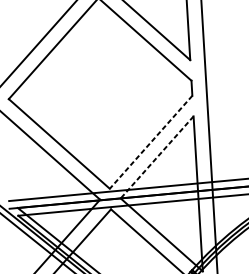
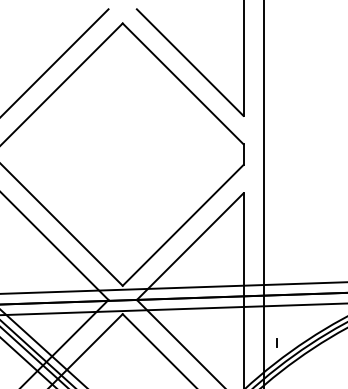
line: (150, 142) -> (182, 225), dashed -> solid
line: (156, 158) -> (189, 247), dashed -> solid
line: (223, 223) -> (276, 342), added

